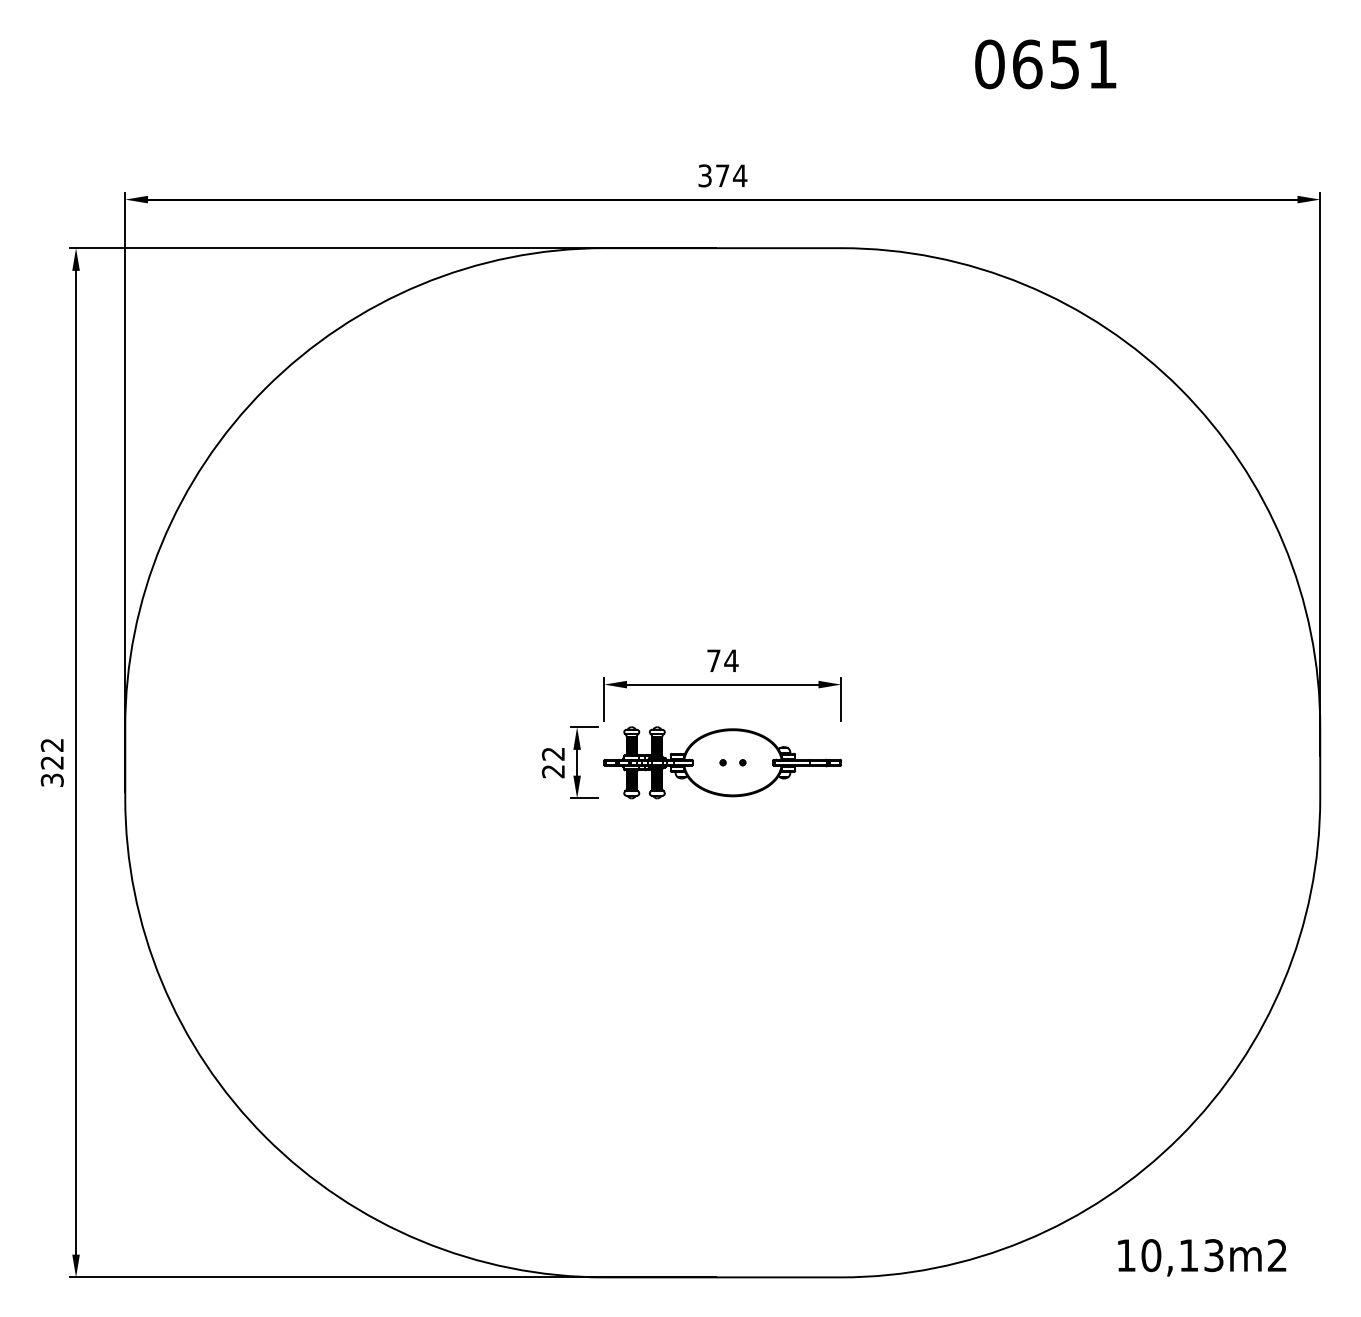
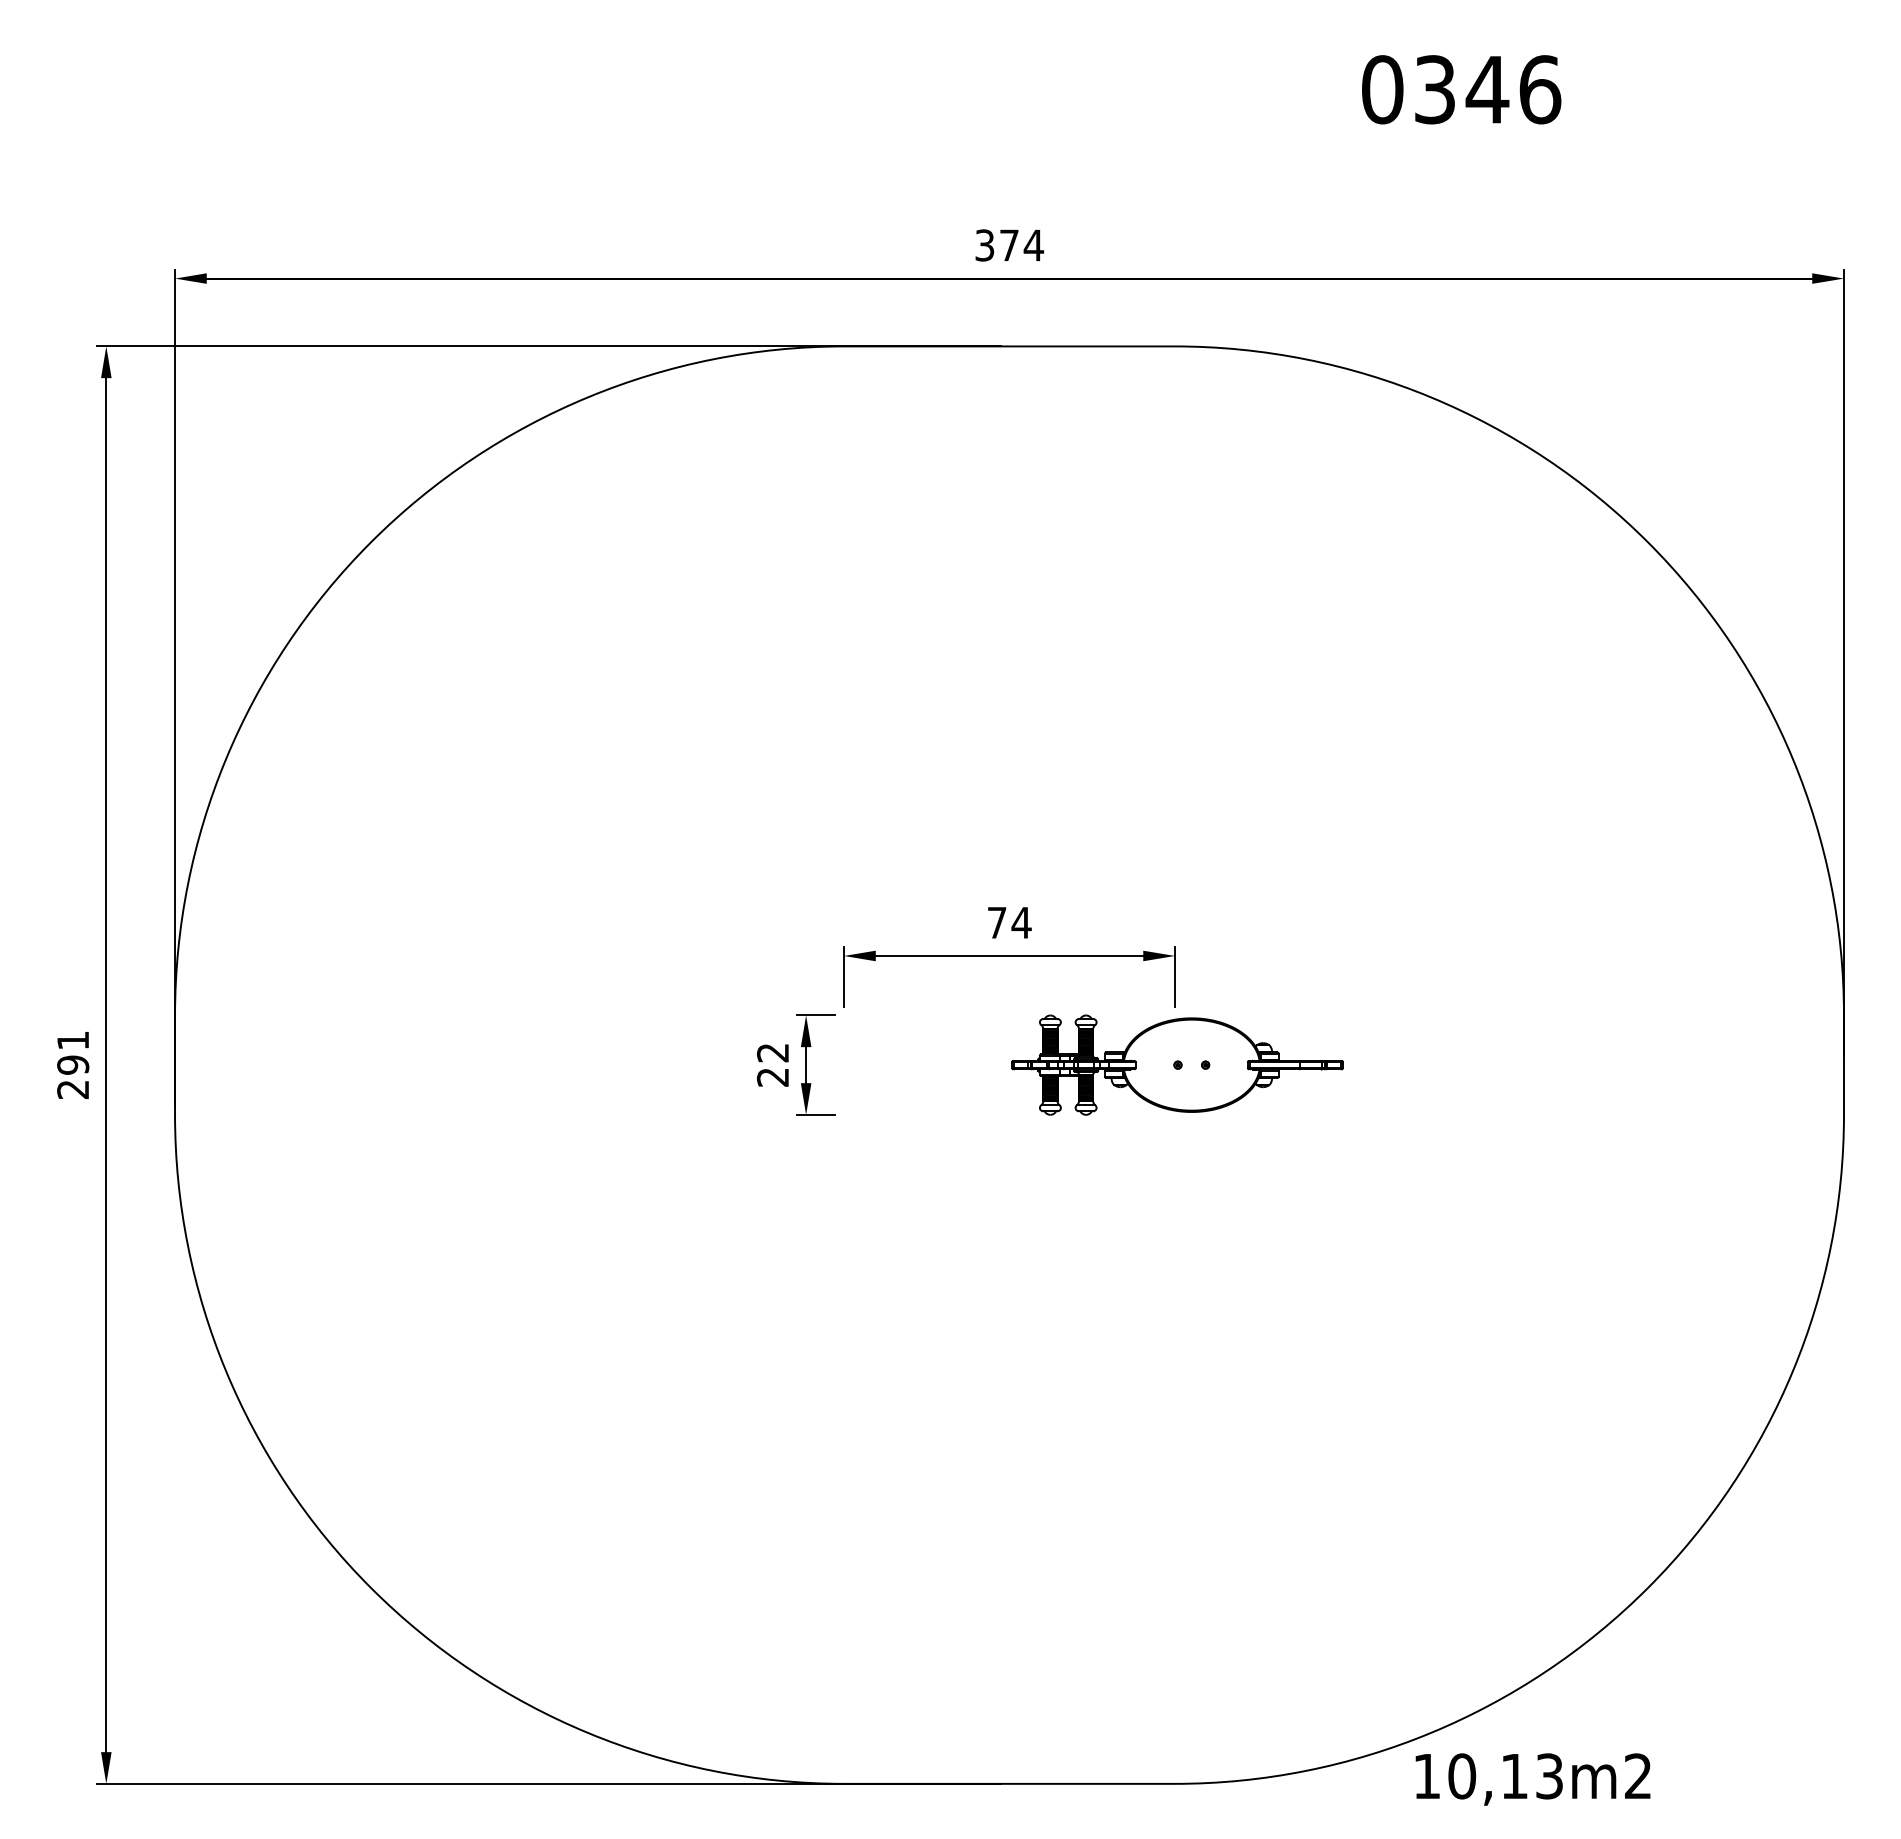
text: (1064, 64) -> (1487, 89), 0651 -> 0346
part: (722, 762) -> (1177, 1064), moved
text: (52, 763) -> (73, 1065), 322 -> 291
text: (1201, 1257) -> (1532, 1779), moved

